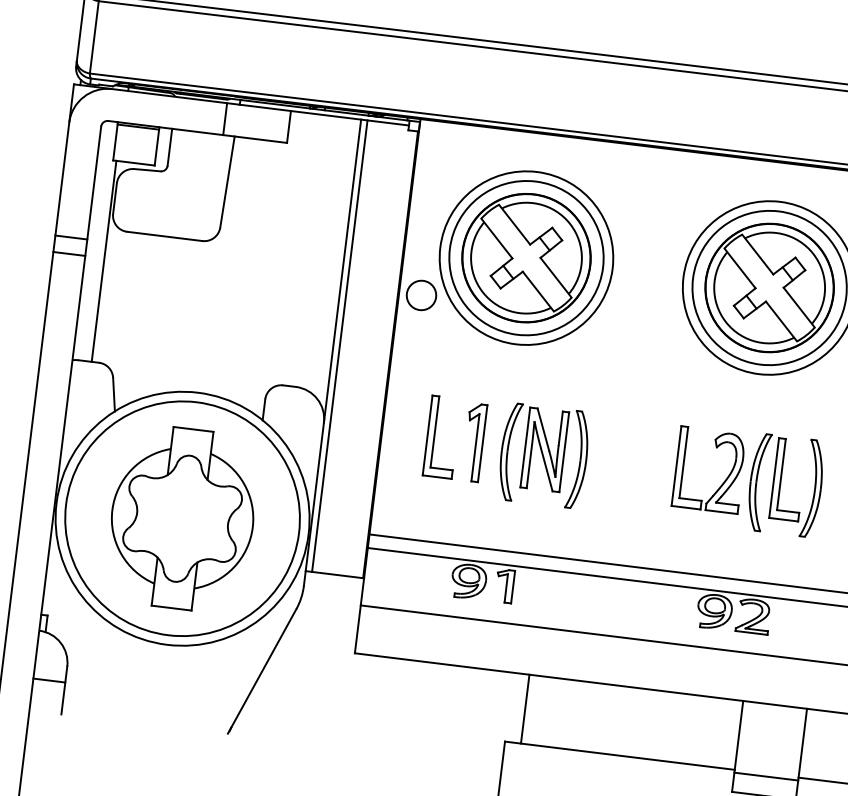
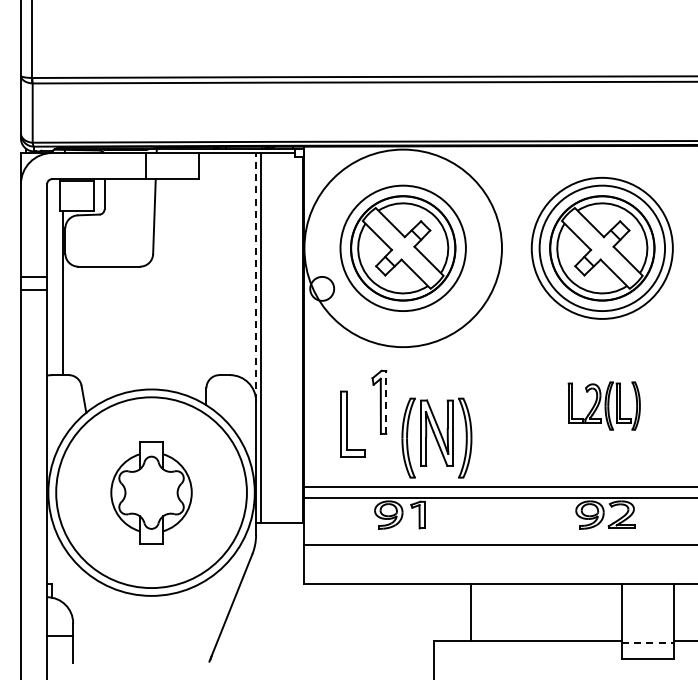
circle: (525, 256) -> (402, 247), size x1.4
line: (343, 270) -> (256, 276), solid -> dashed
part: (441, 436) -> (352, 423), moved
line: (483, 442) -> (386, 401), solid -> dashed
part: (543, 455) -> (436, 437), moved
part: (748, 480) -> (604, 405), size x0.6
part: (182, 518) -> (151, 492), size x0.7
line: (524, 709) -> (470, 612), moved
line: (766, 776) -> (648, 642), solid -> dashed

